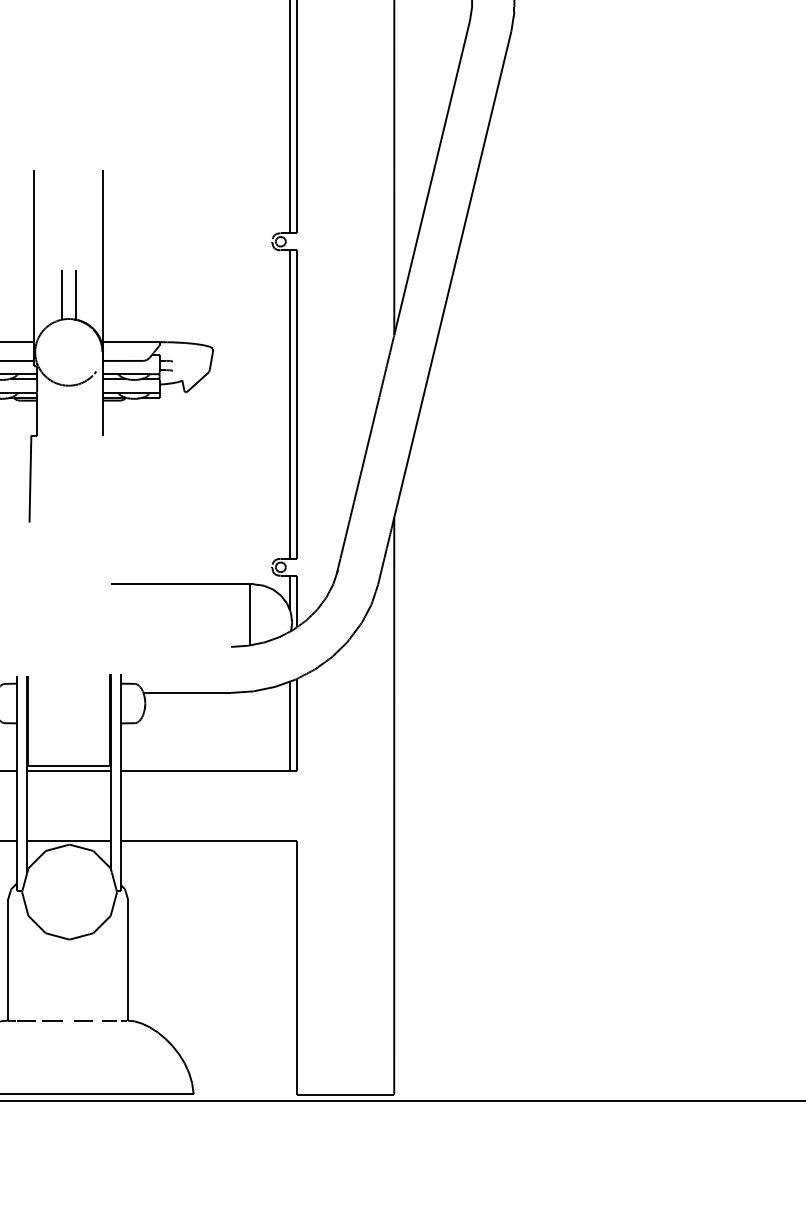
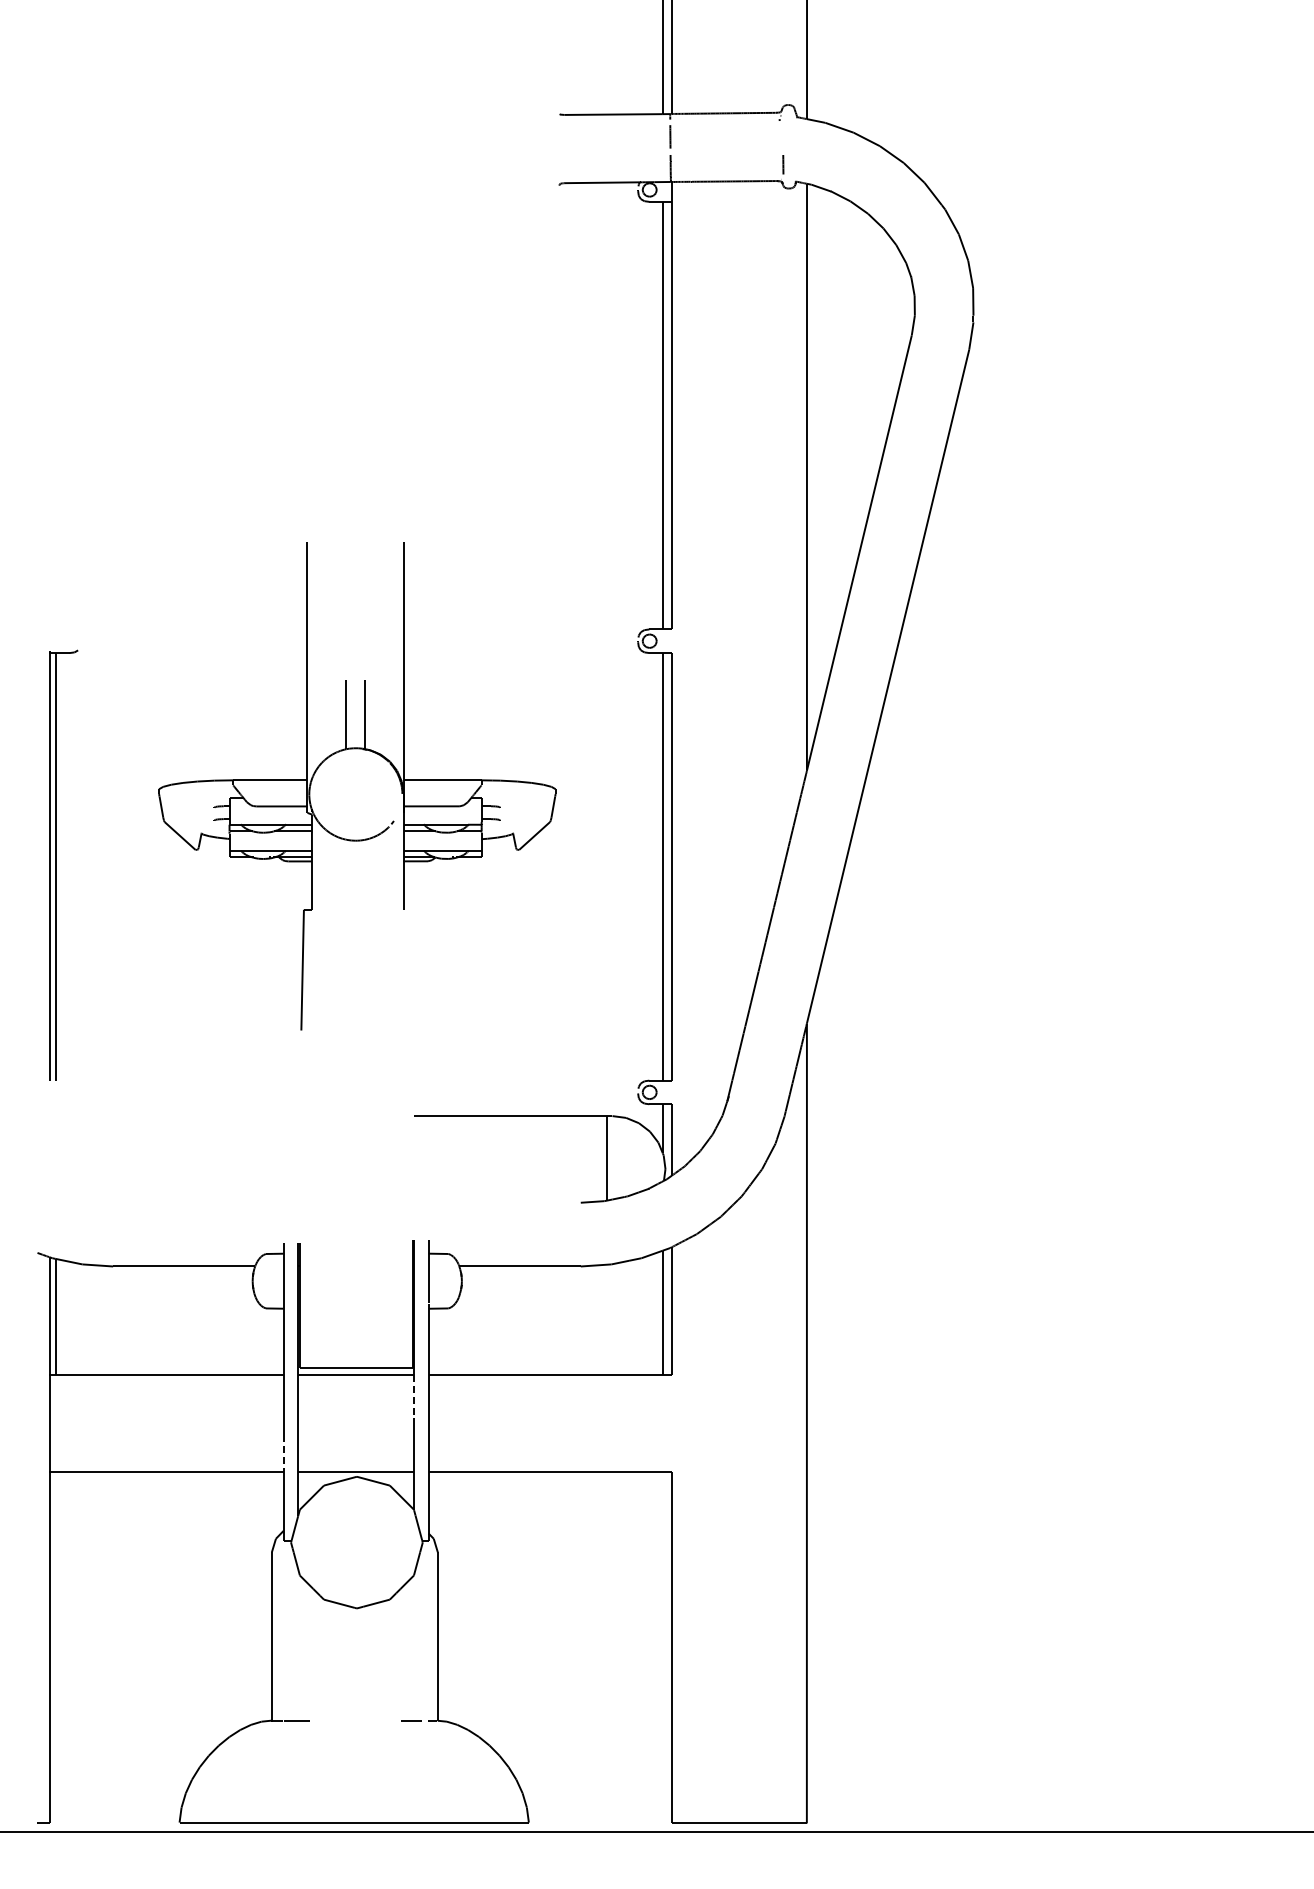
line: (111, 786) -> (414, 1396), solid -> dashed
line: (16, 827) -> (283, 1453), solid -> dashed
line: (51, 1020) -> (332, 1720), removed
line: (82, 1020) -> (375, 1720), removed

